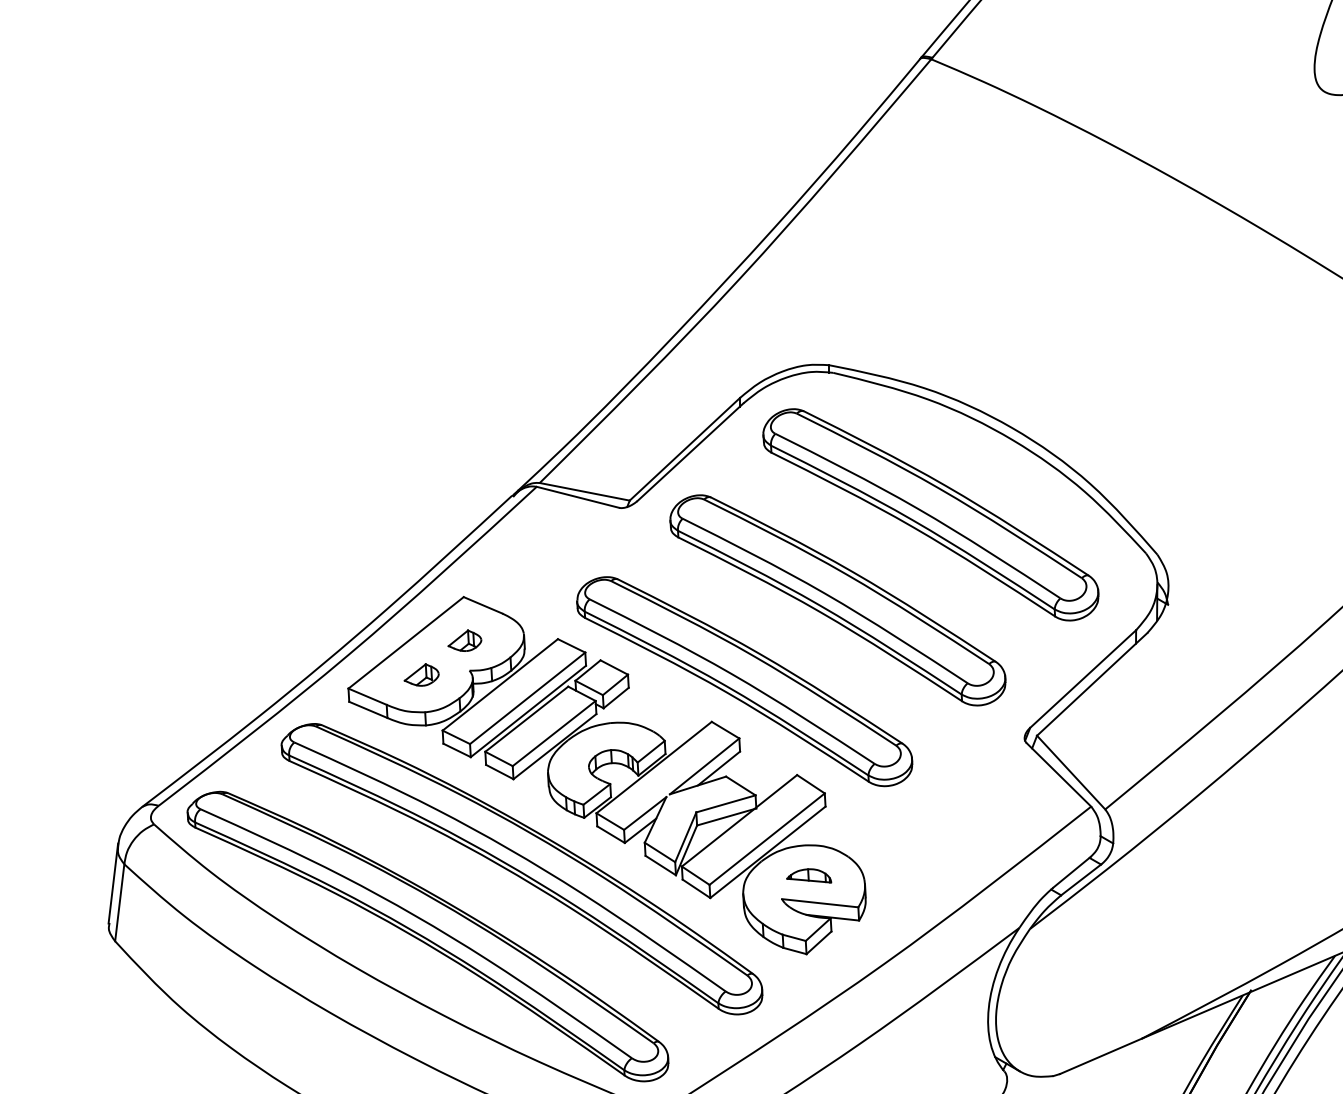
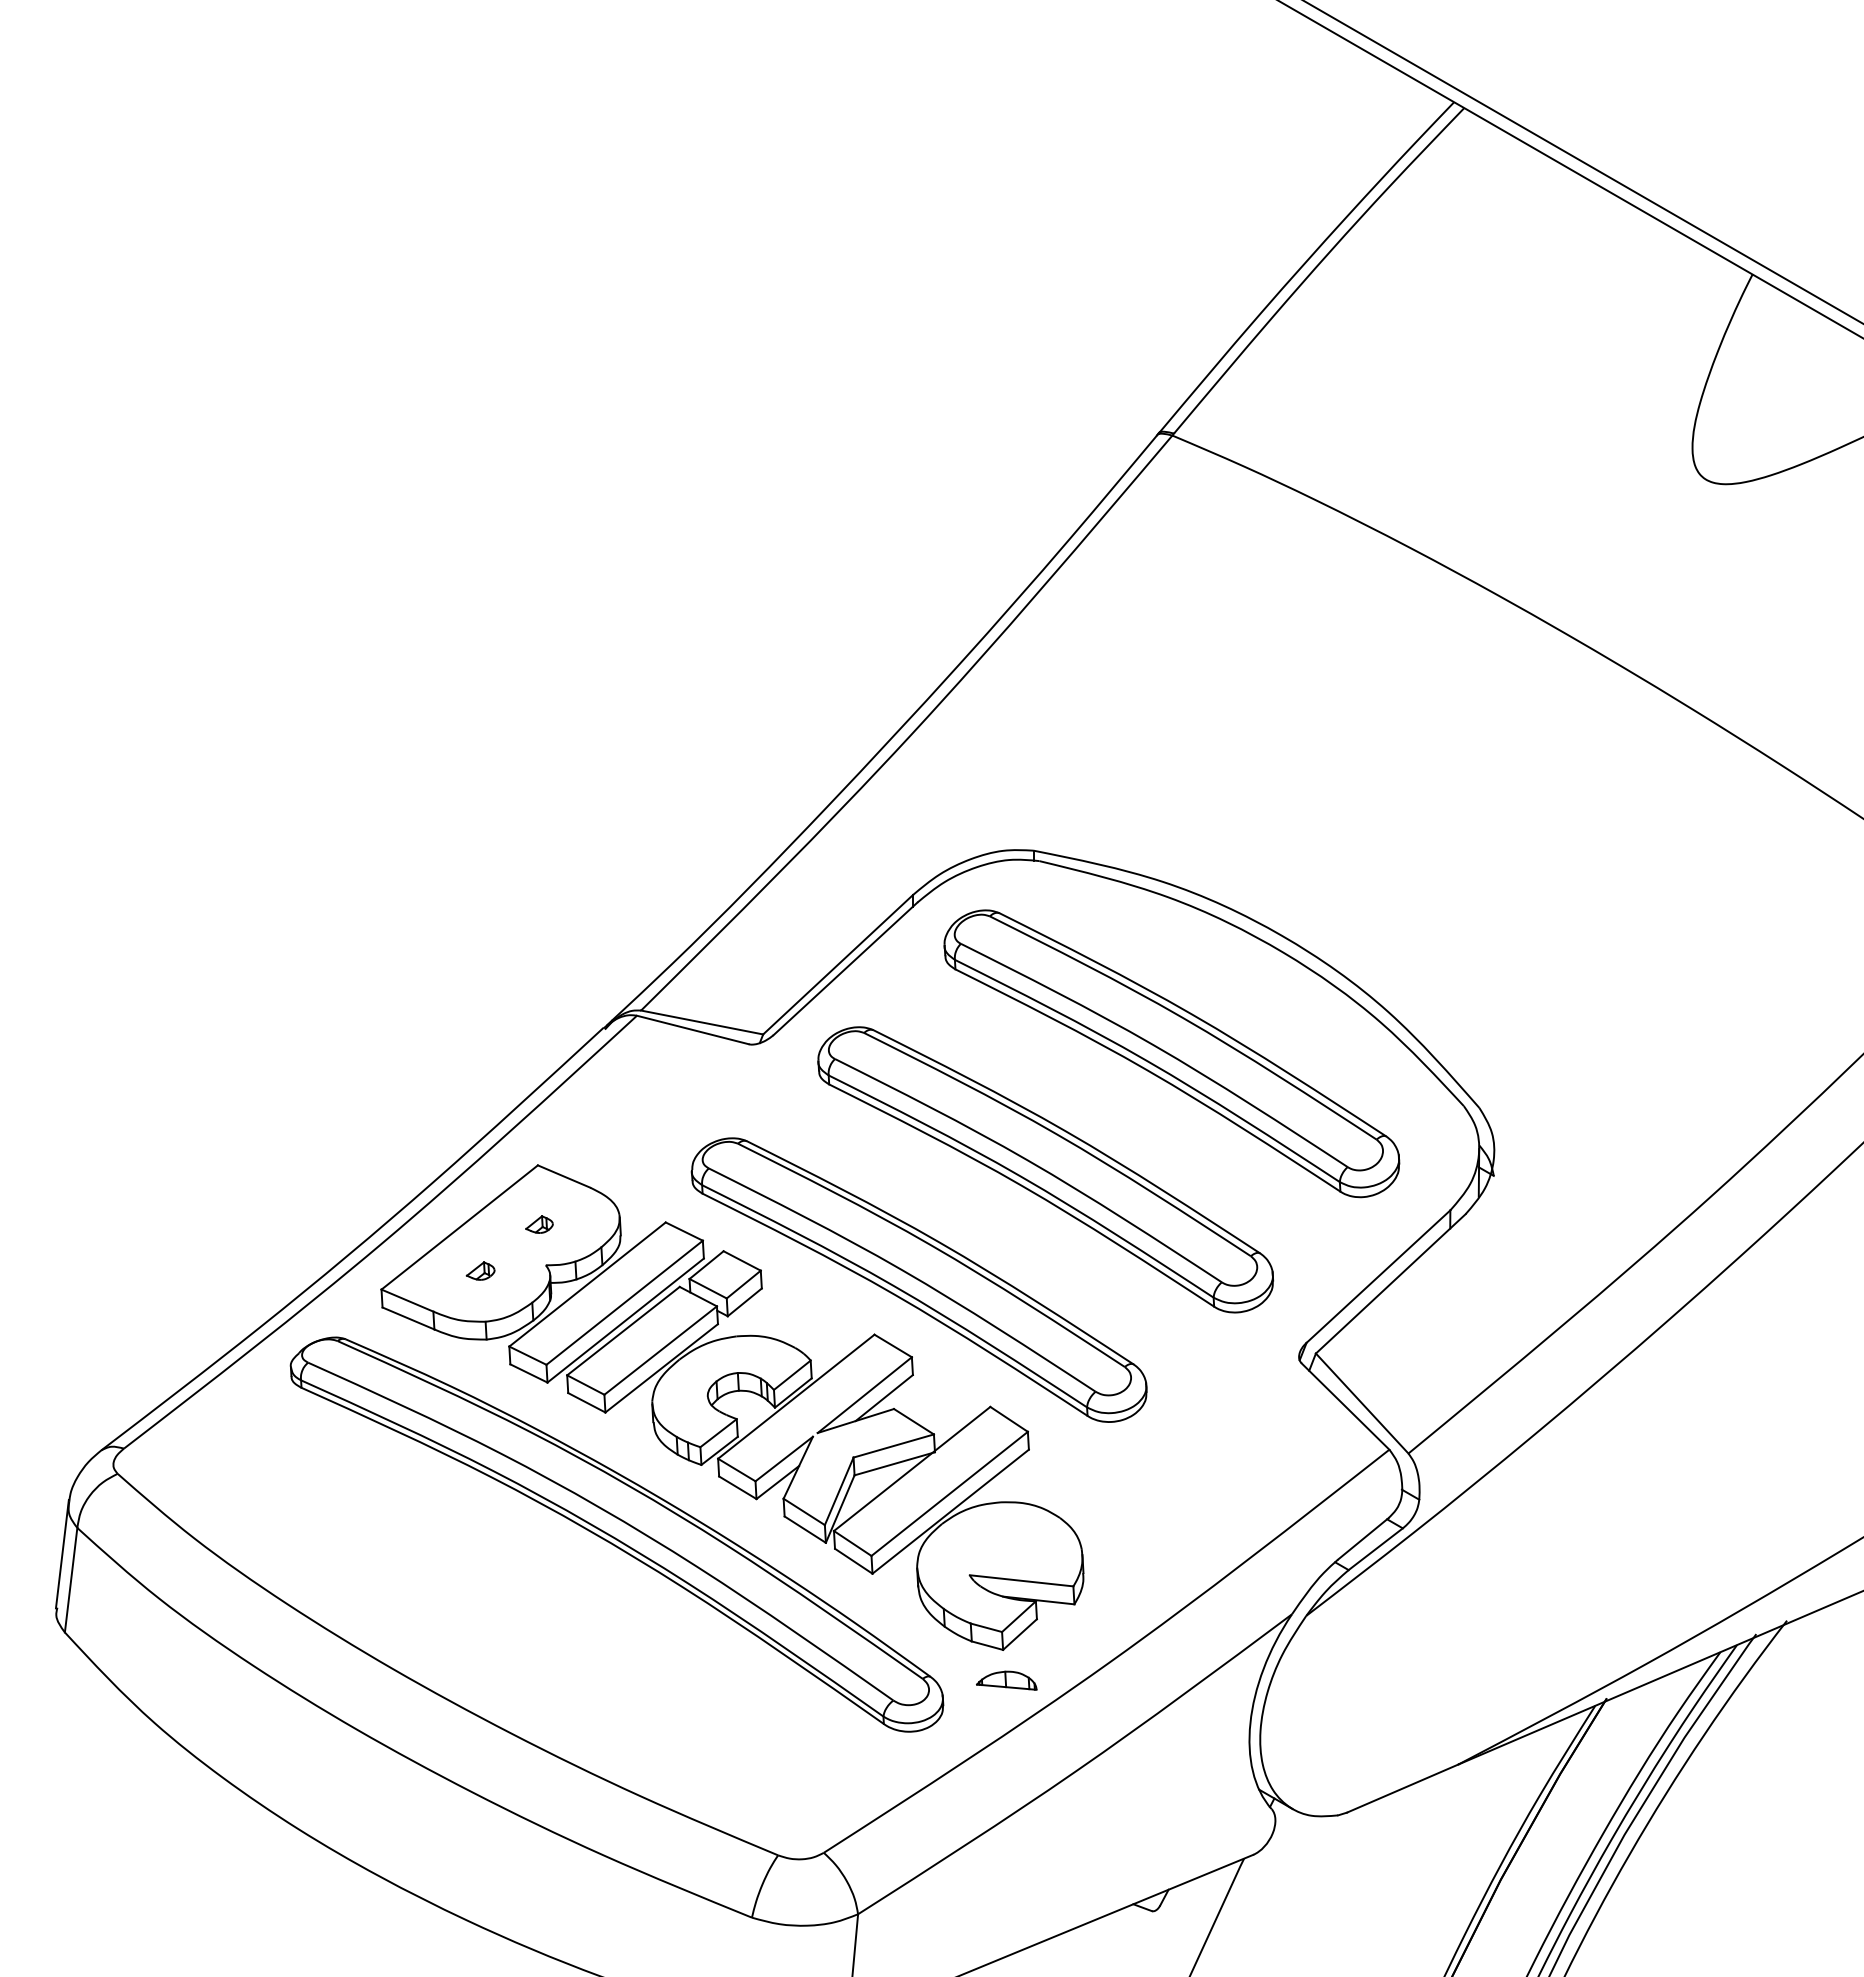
part: (464, 640) -> (539, 1224), size x0.6
part: (421, 674) -> (480, 1270), size x0.6
part: (809, 875) -> (1006, 1680), moved
part: (428, 936) -> (489, 1625), removed

